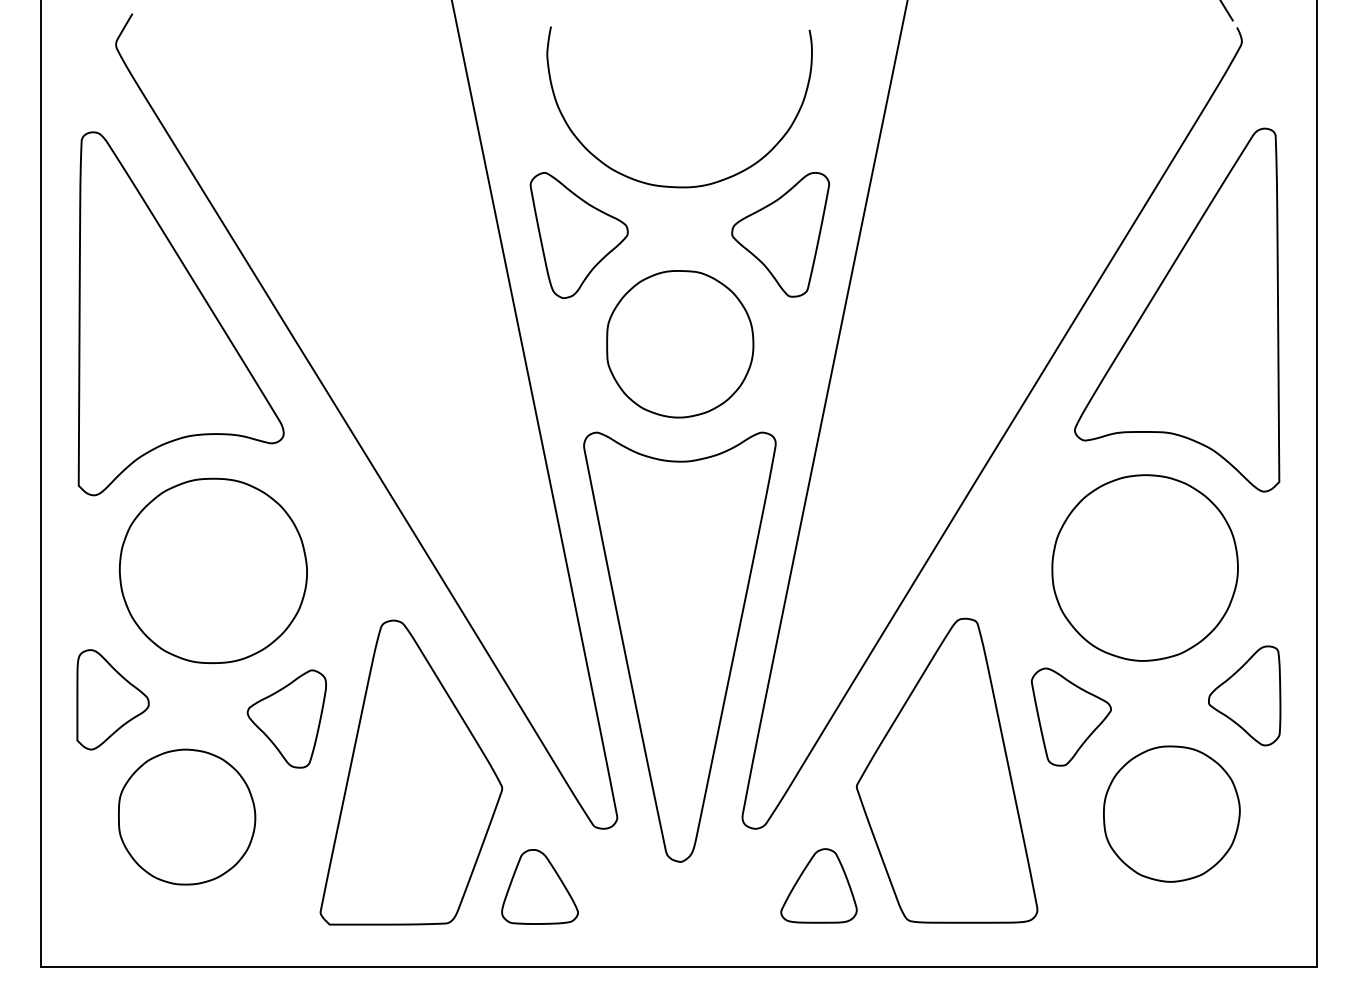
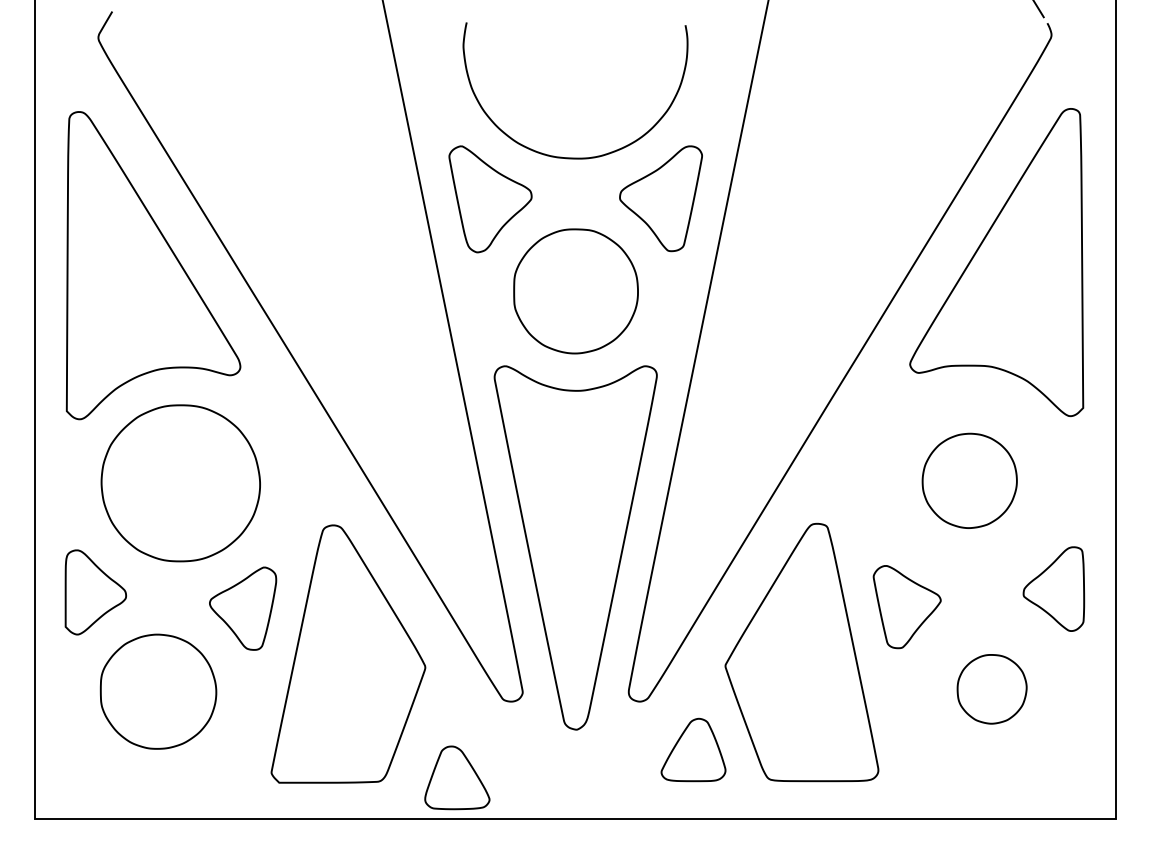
part: (1144, 567) -> (969, 480), size x0.6
part: (1170, 814) -> (991, 689), size x0.6
part: (540, 886) -> (457, 777), moved

